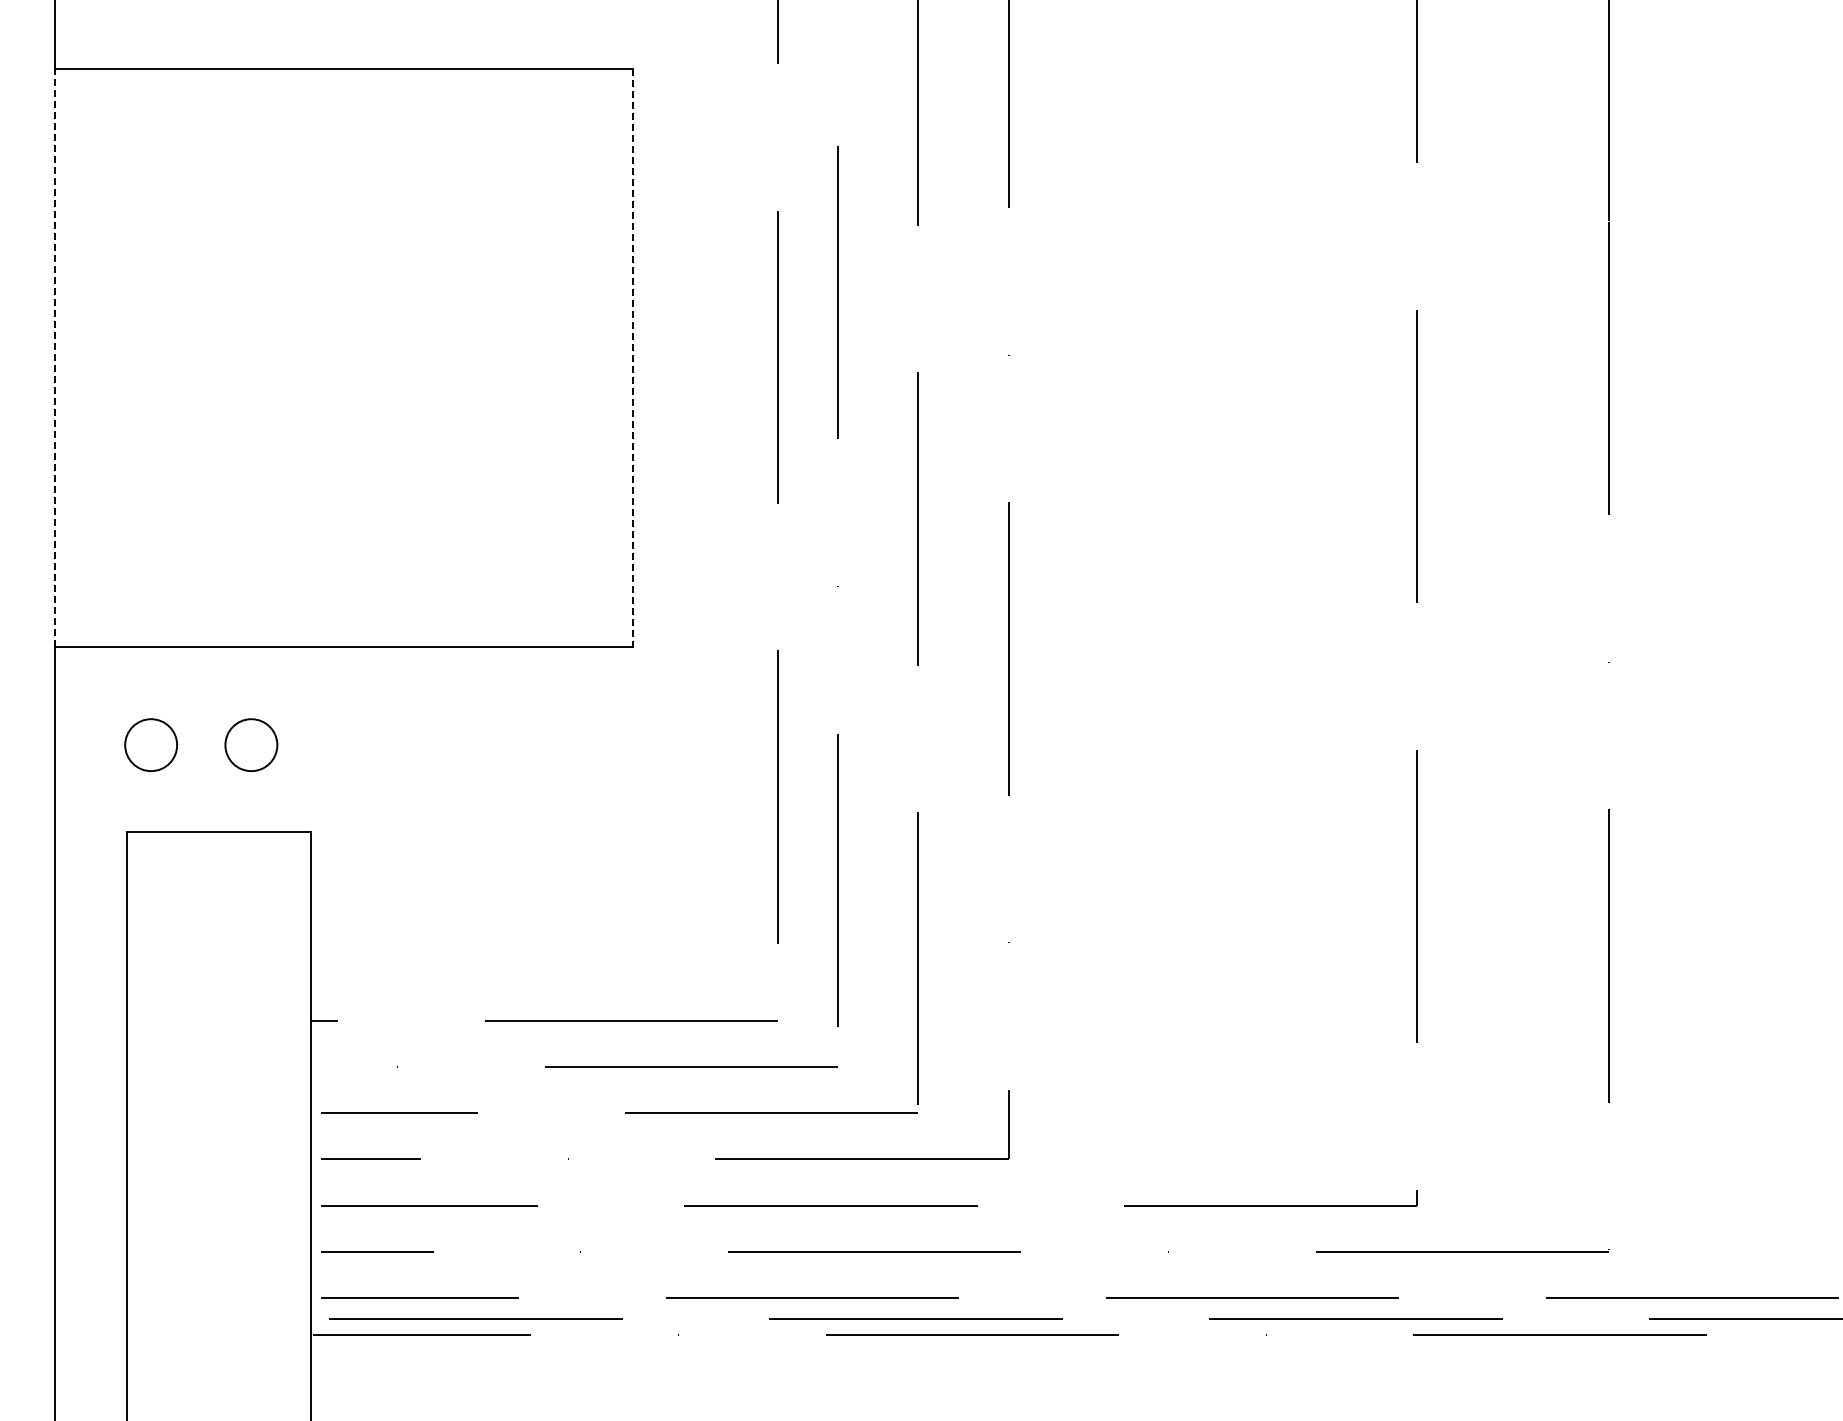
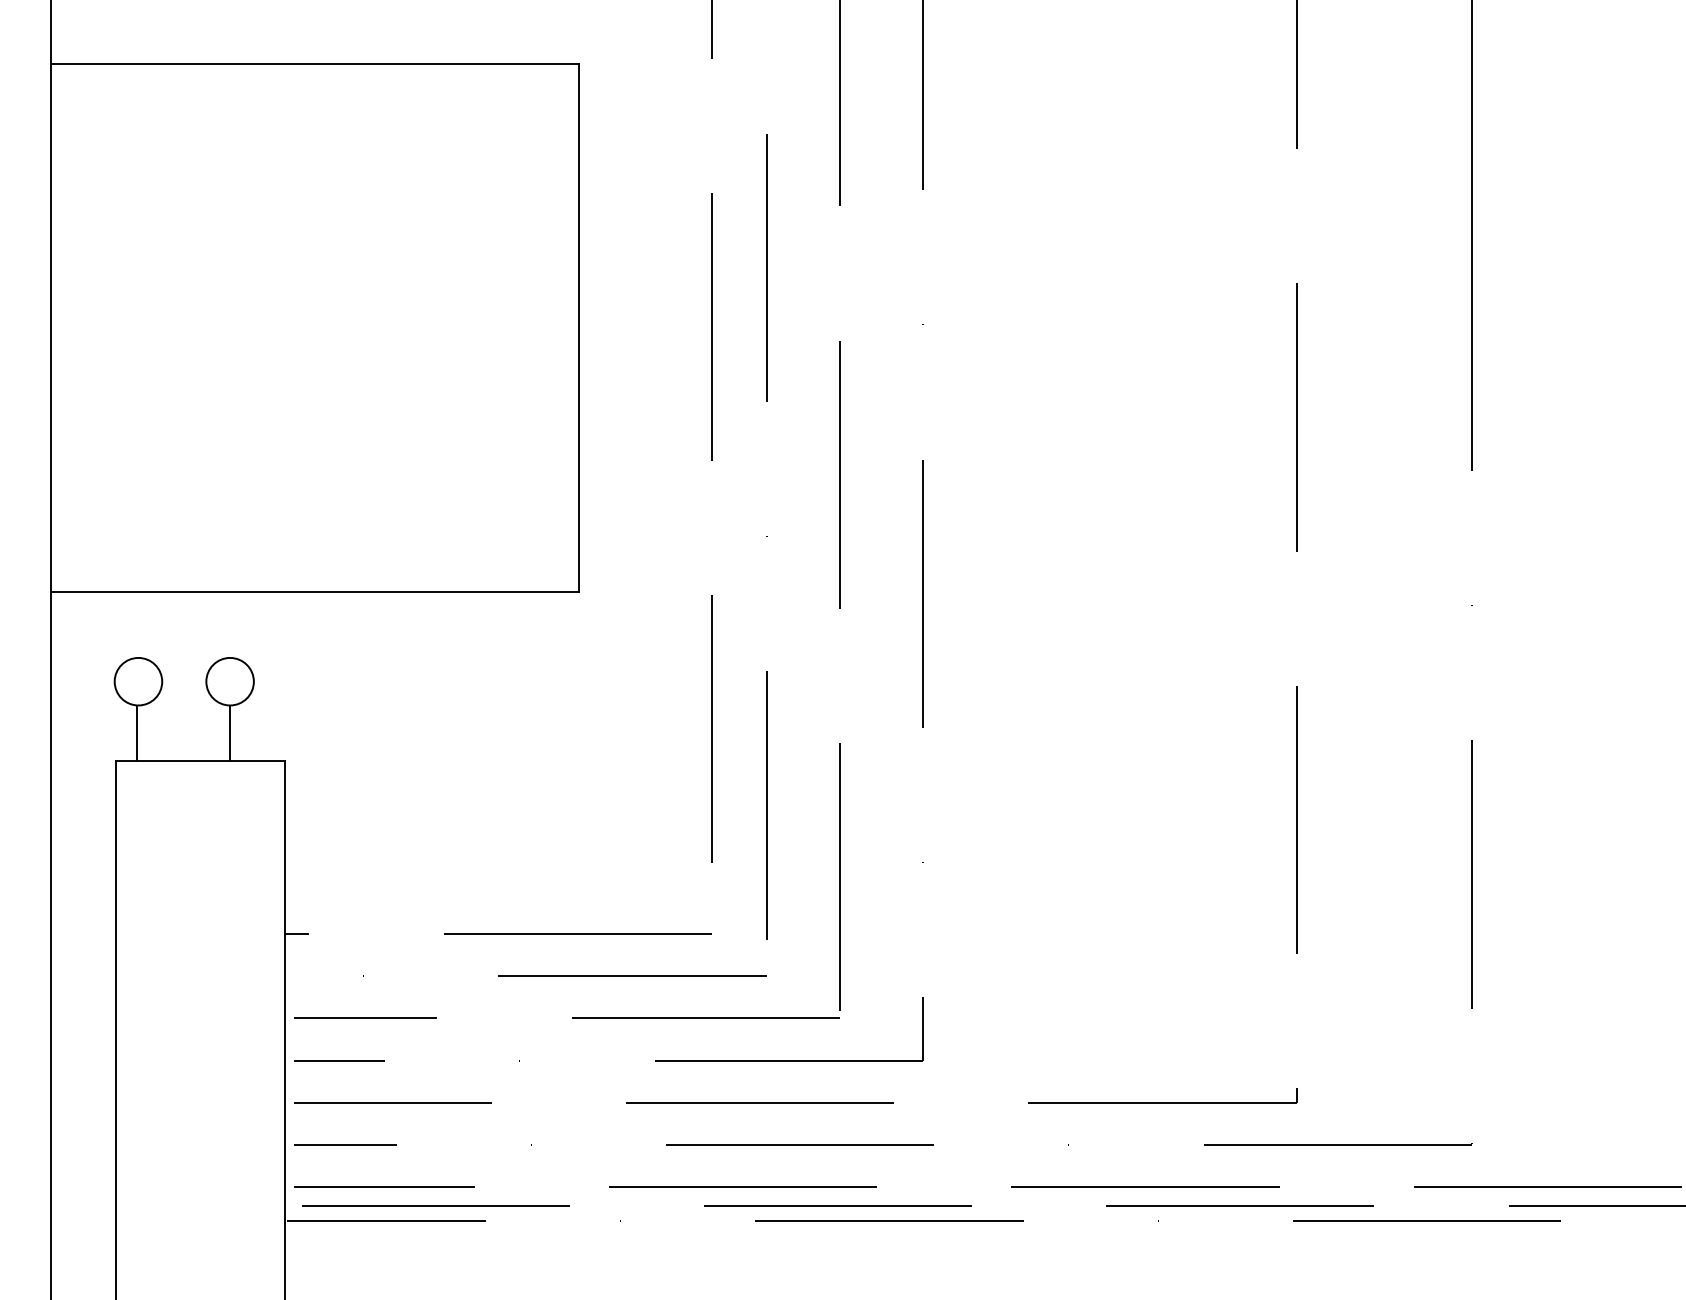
line: (55, 357) -> (50, 327), dashed -> solid
line: (632, 357) -> (578, 327), dashed -> solid
line: (149, 801) -> (136, 733), added
line: (250, 801) -> (229, 733), added

